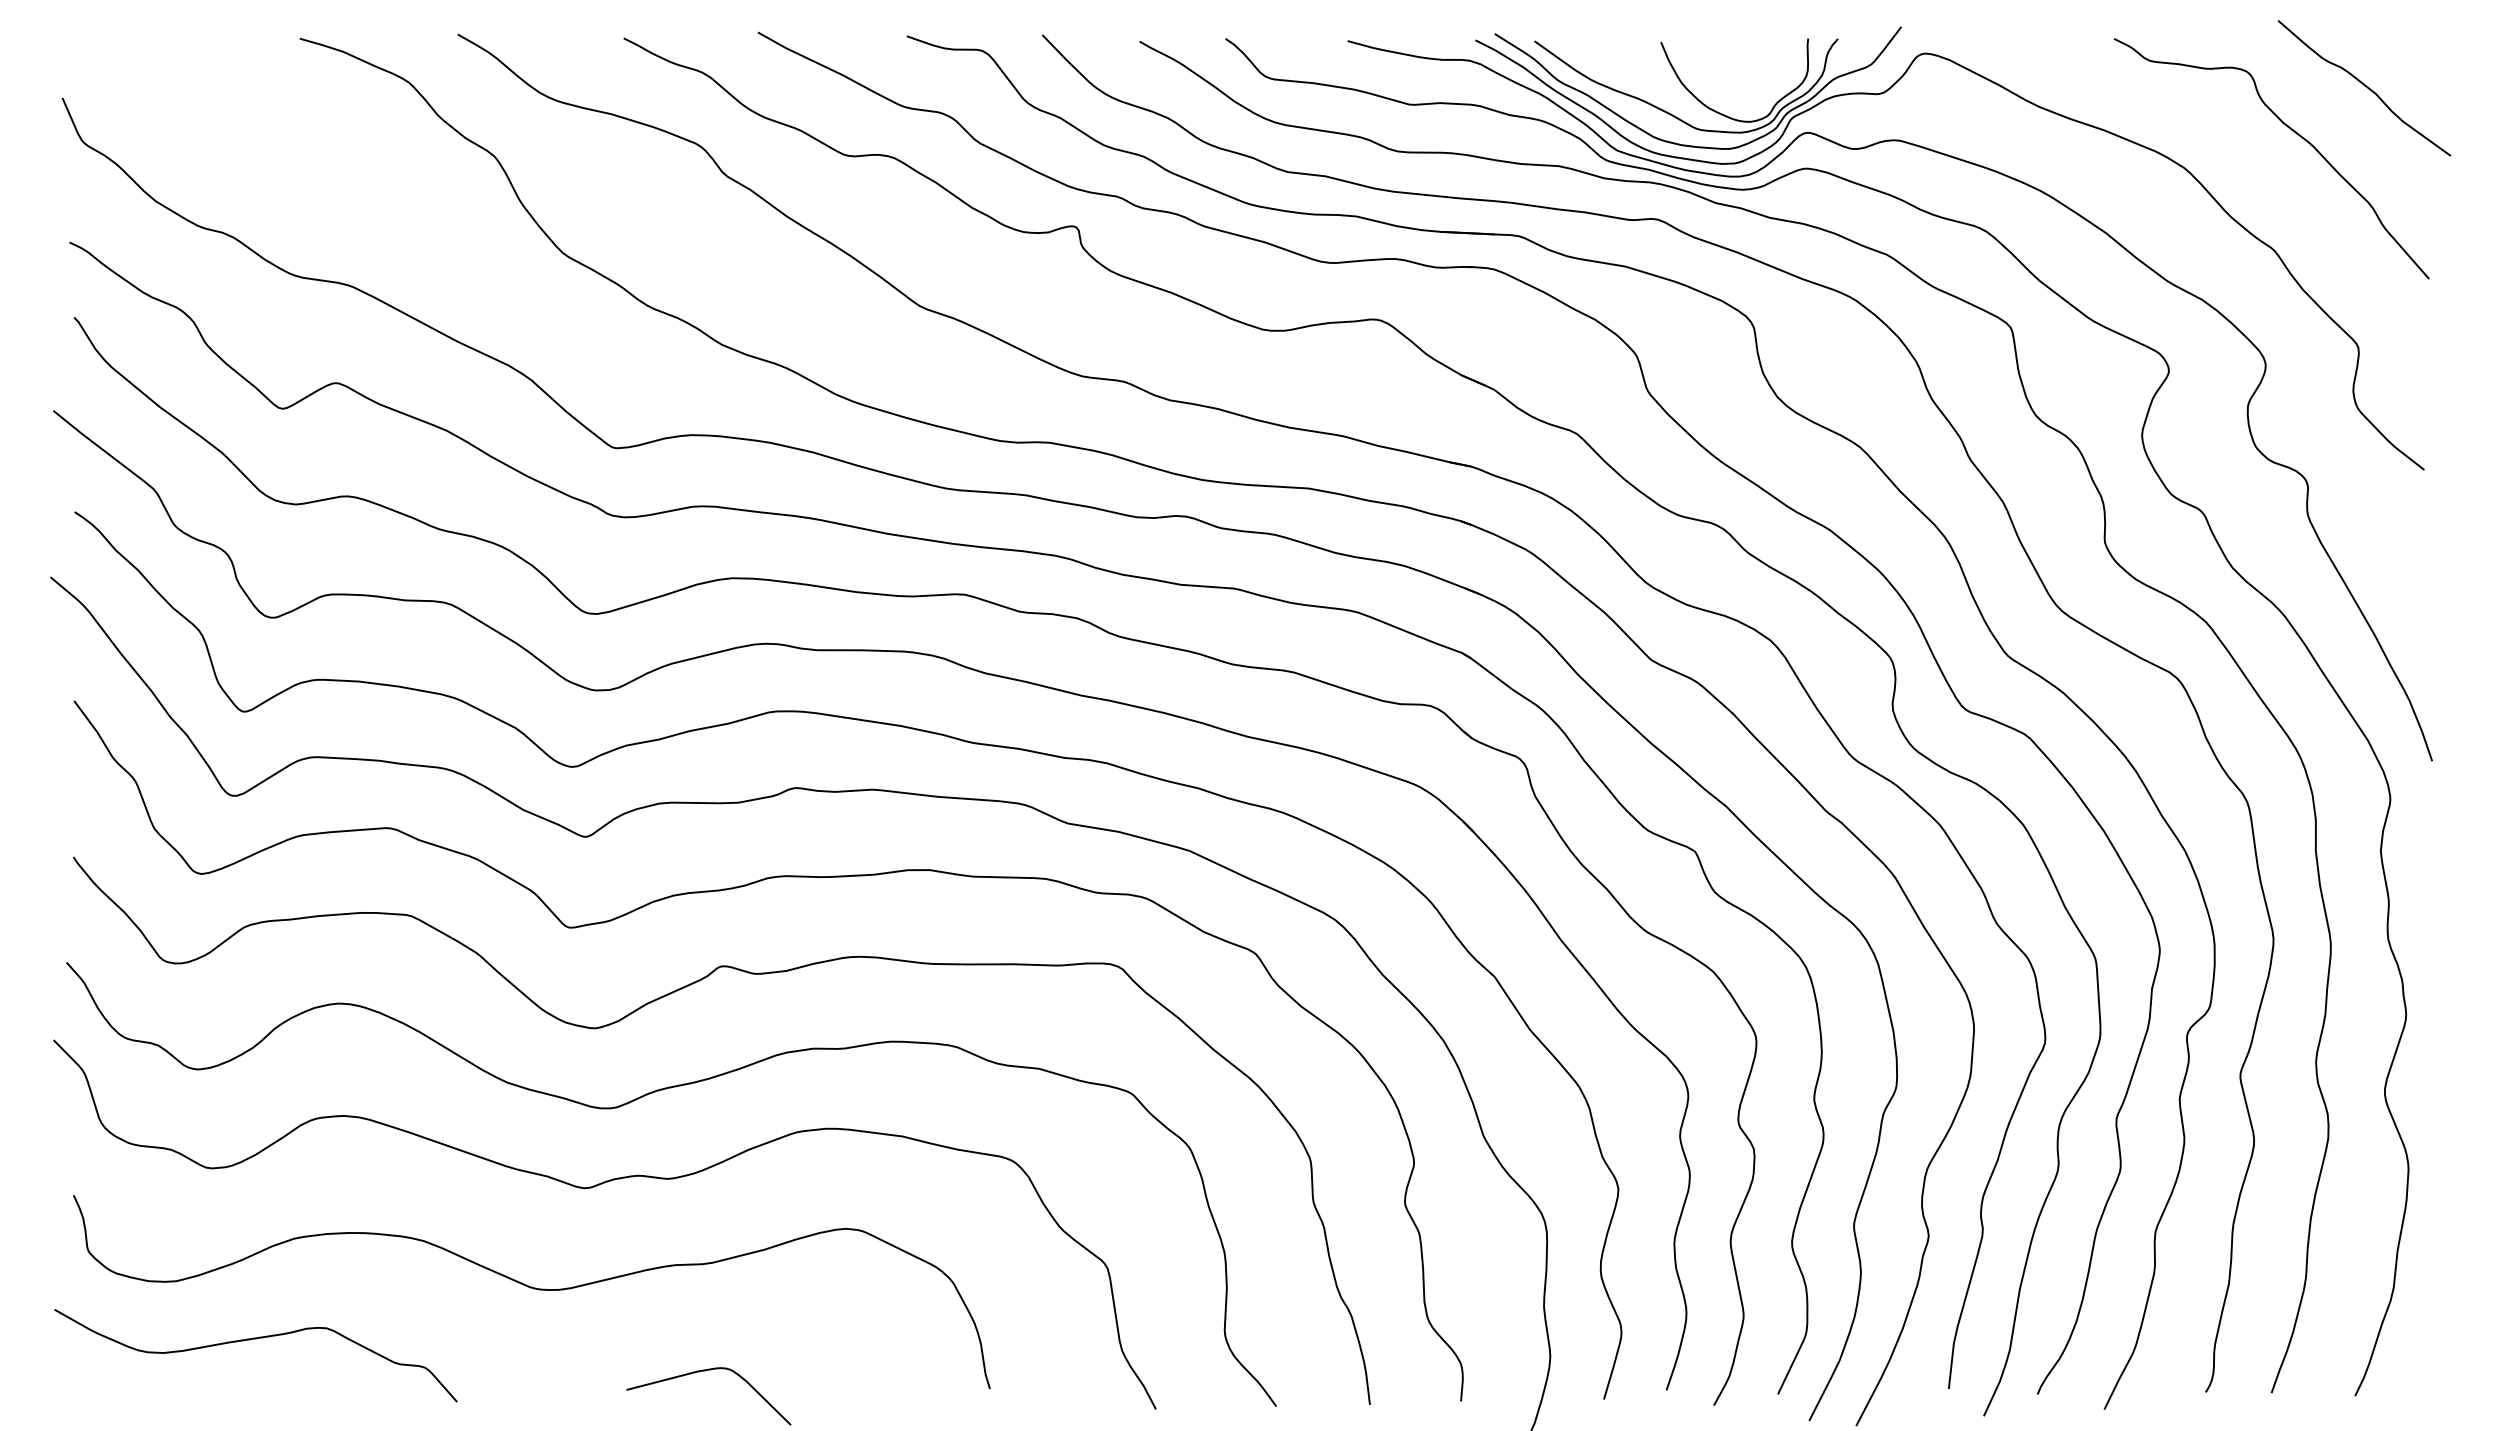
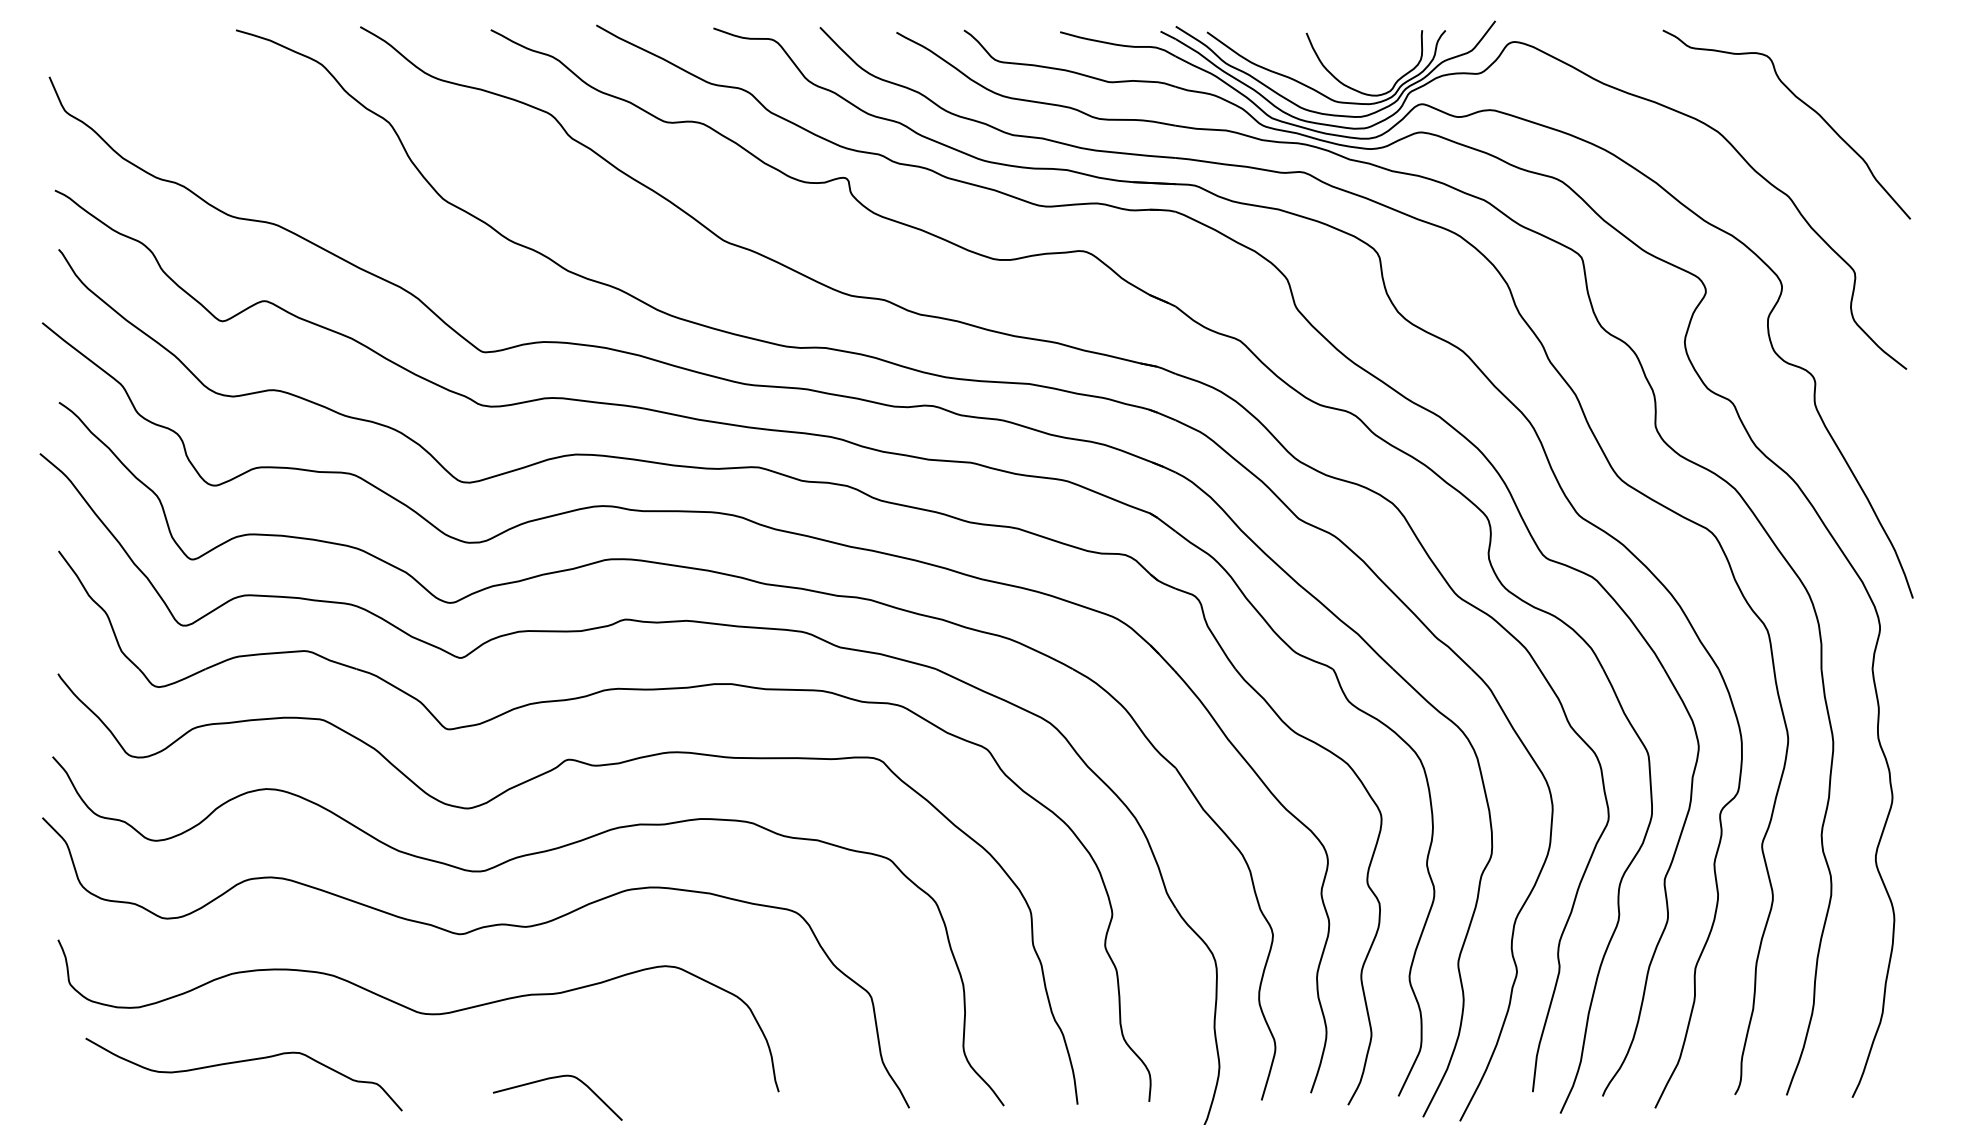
curve: (2364, 86) -> (1859, 67), removed
curve: (250, 1340) -> (239, 1062), moved

